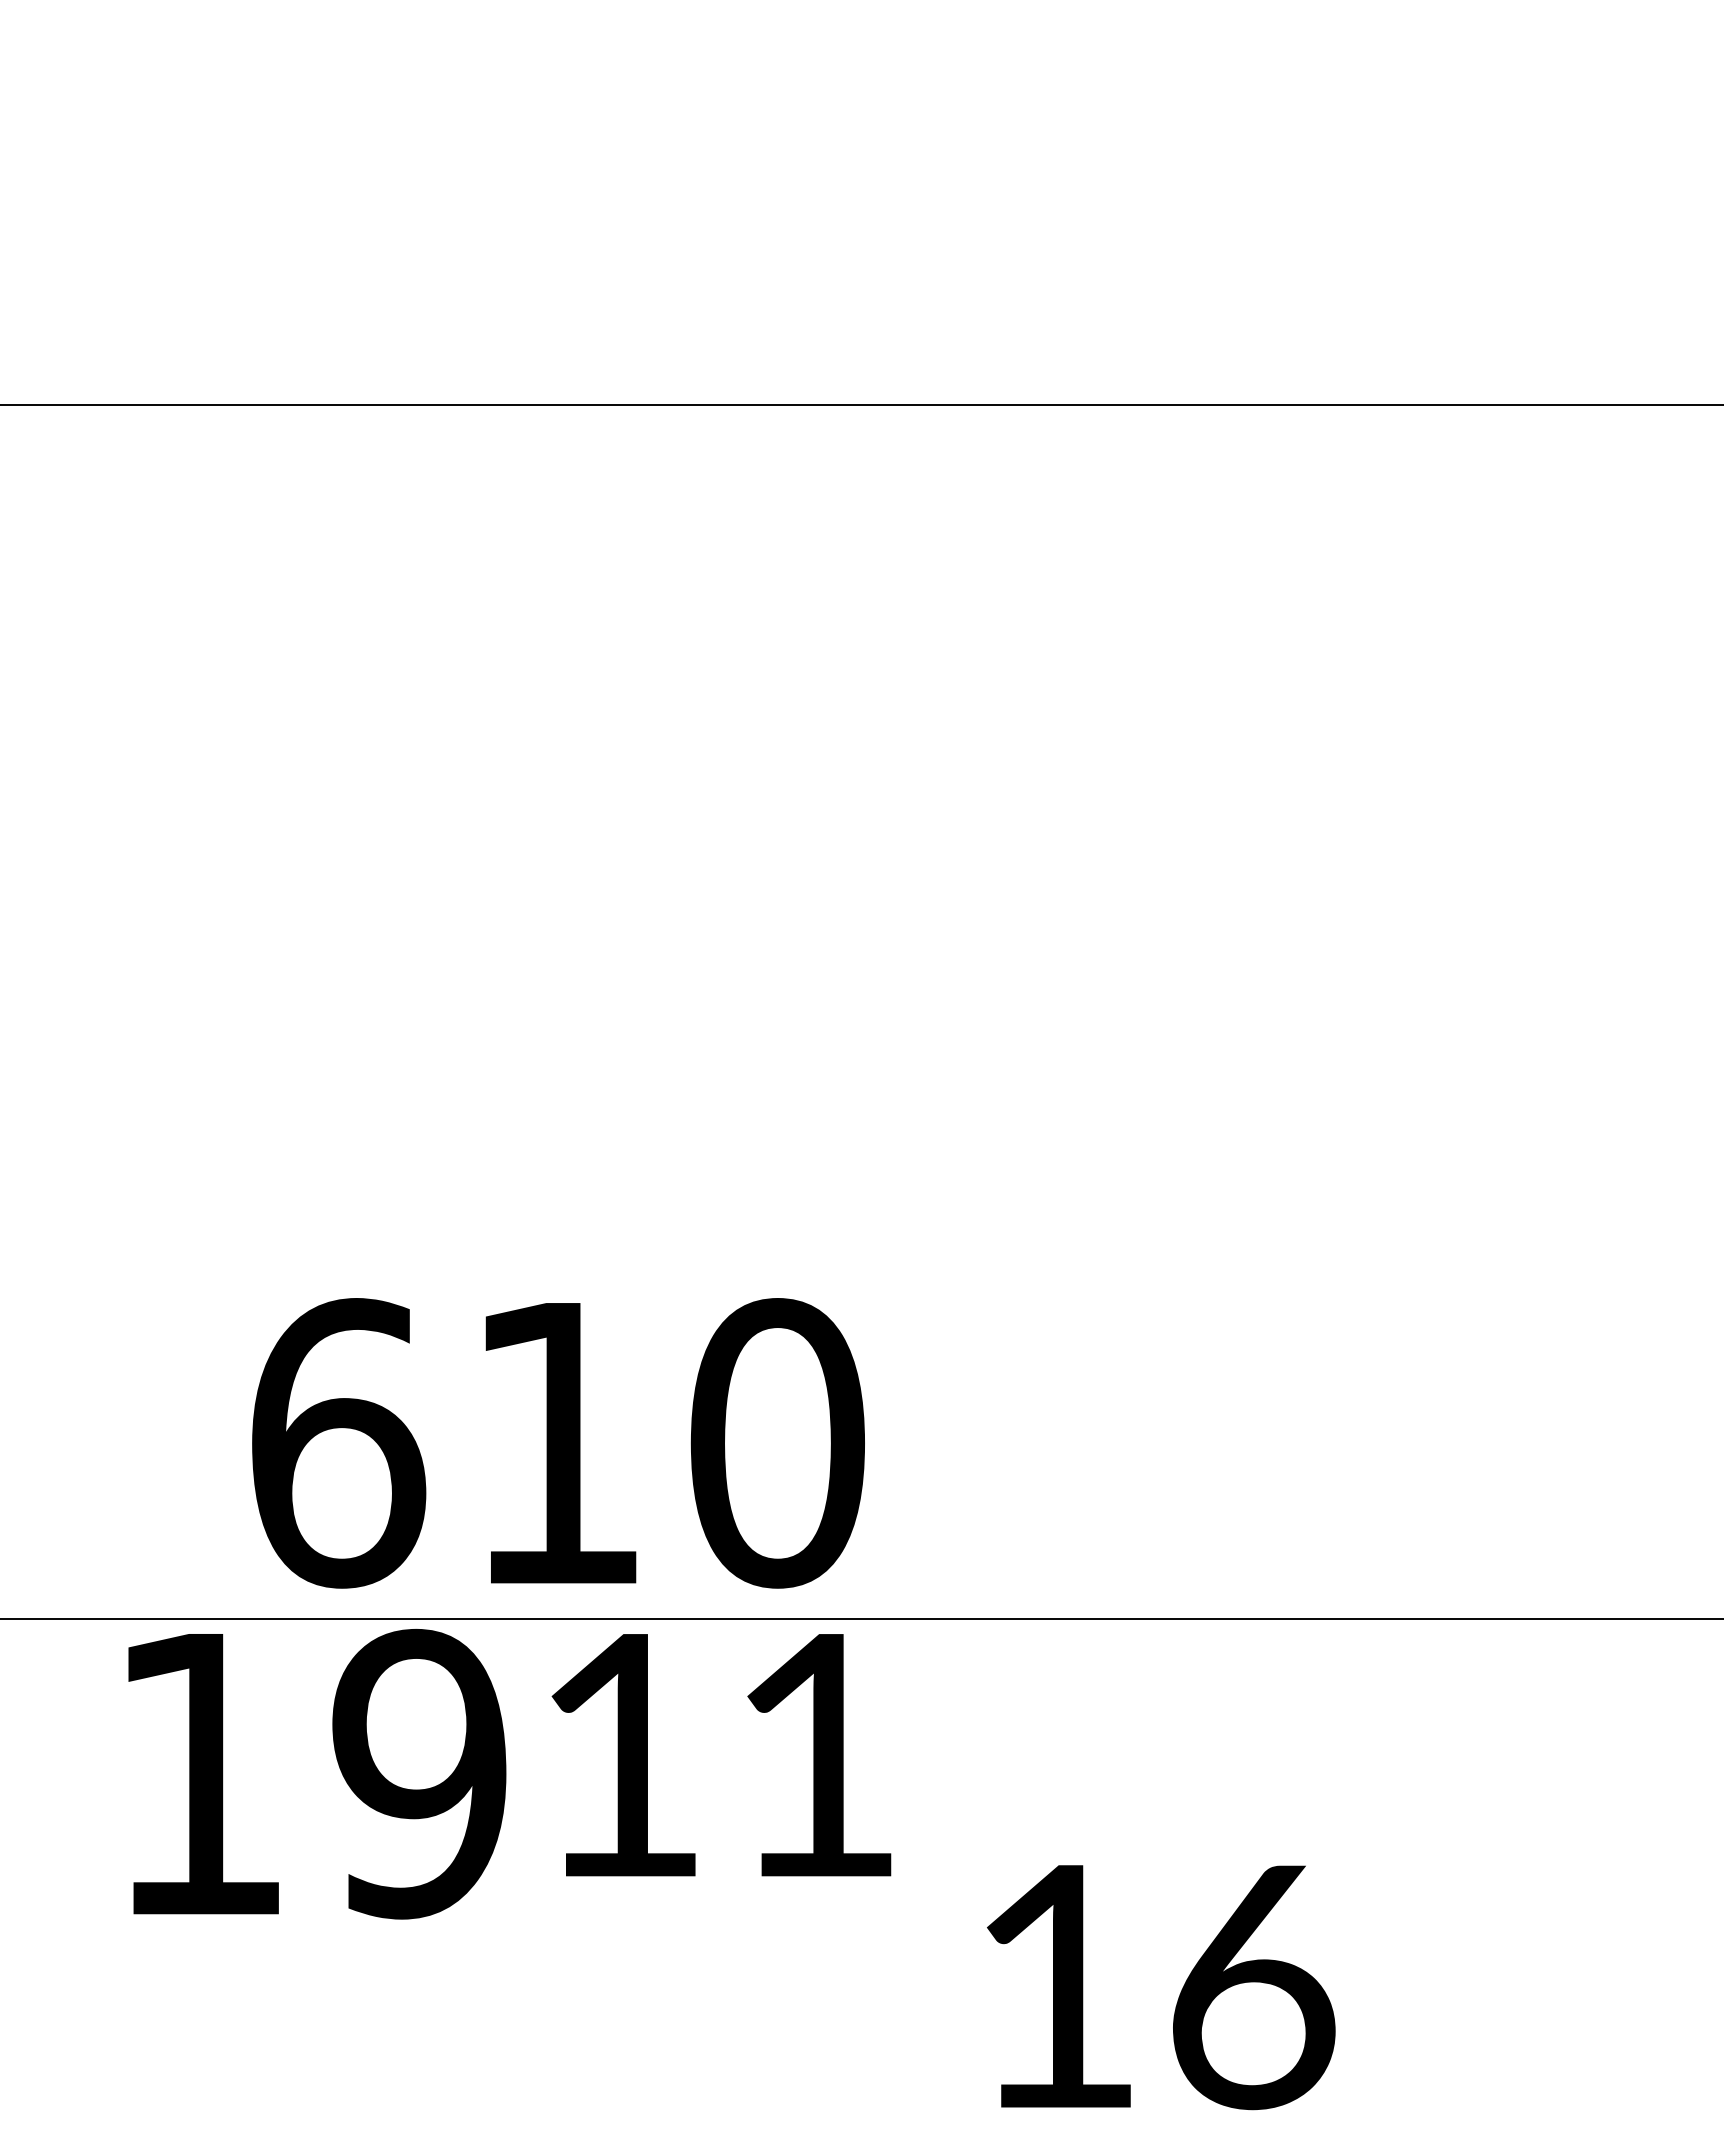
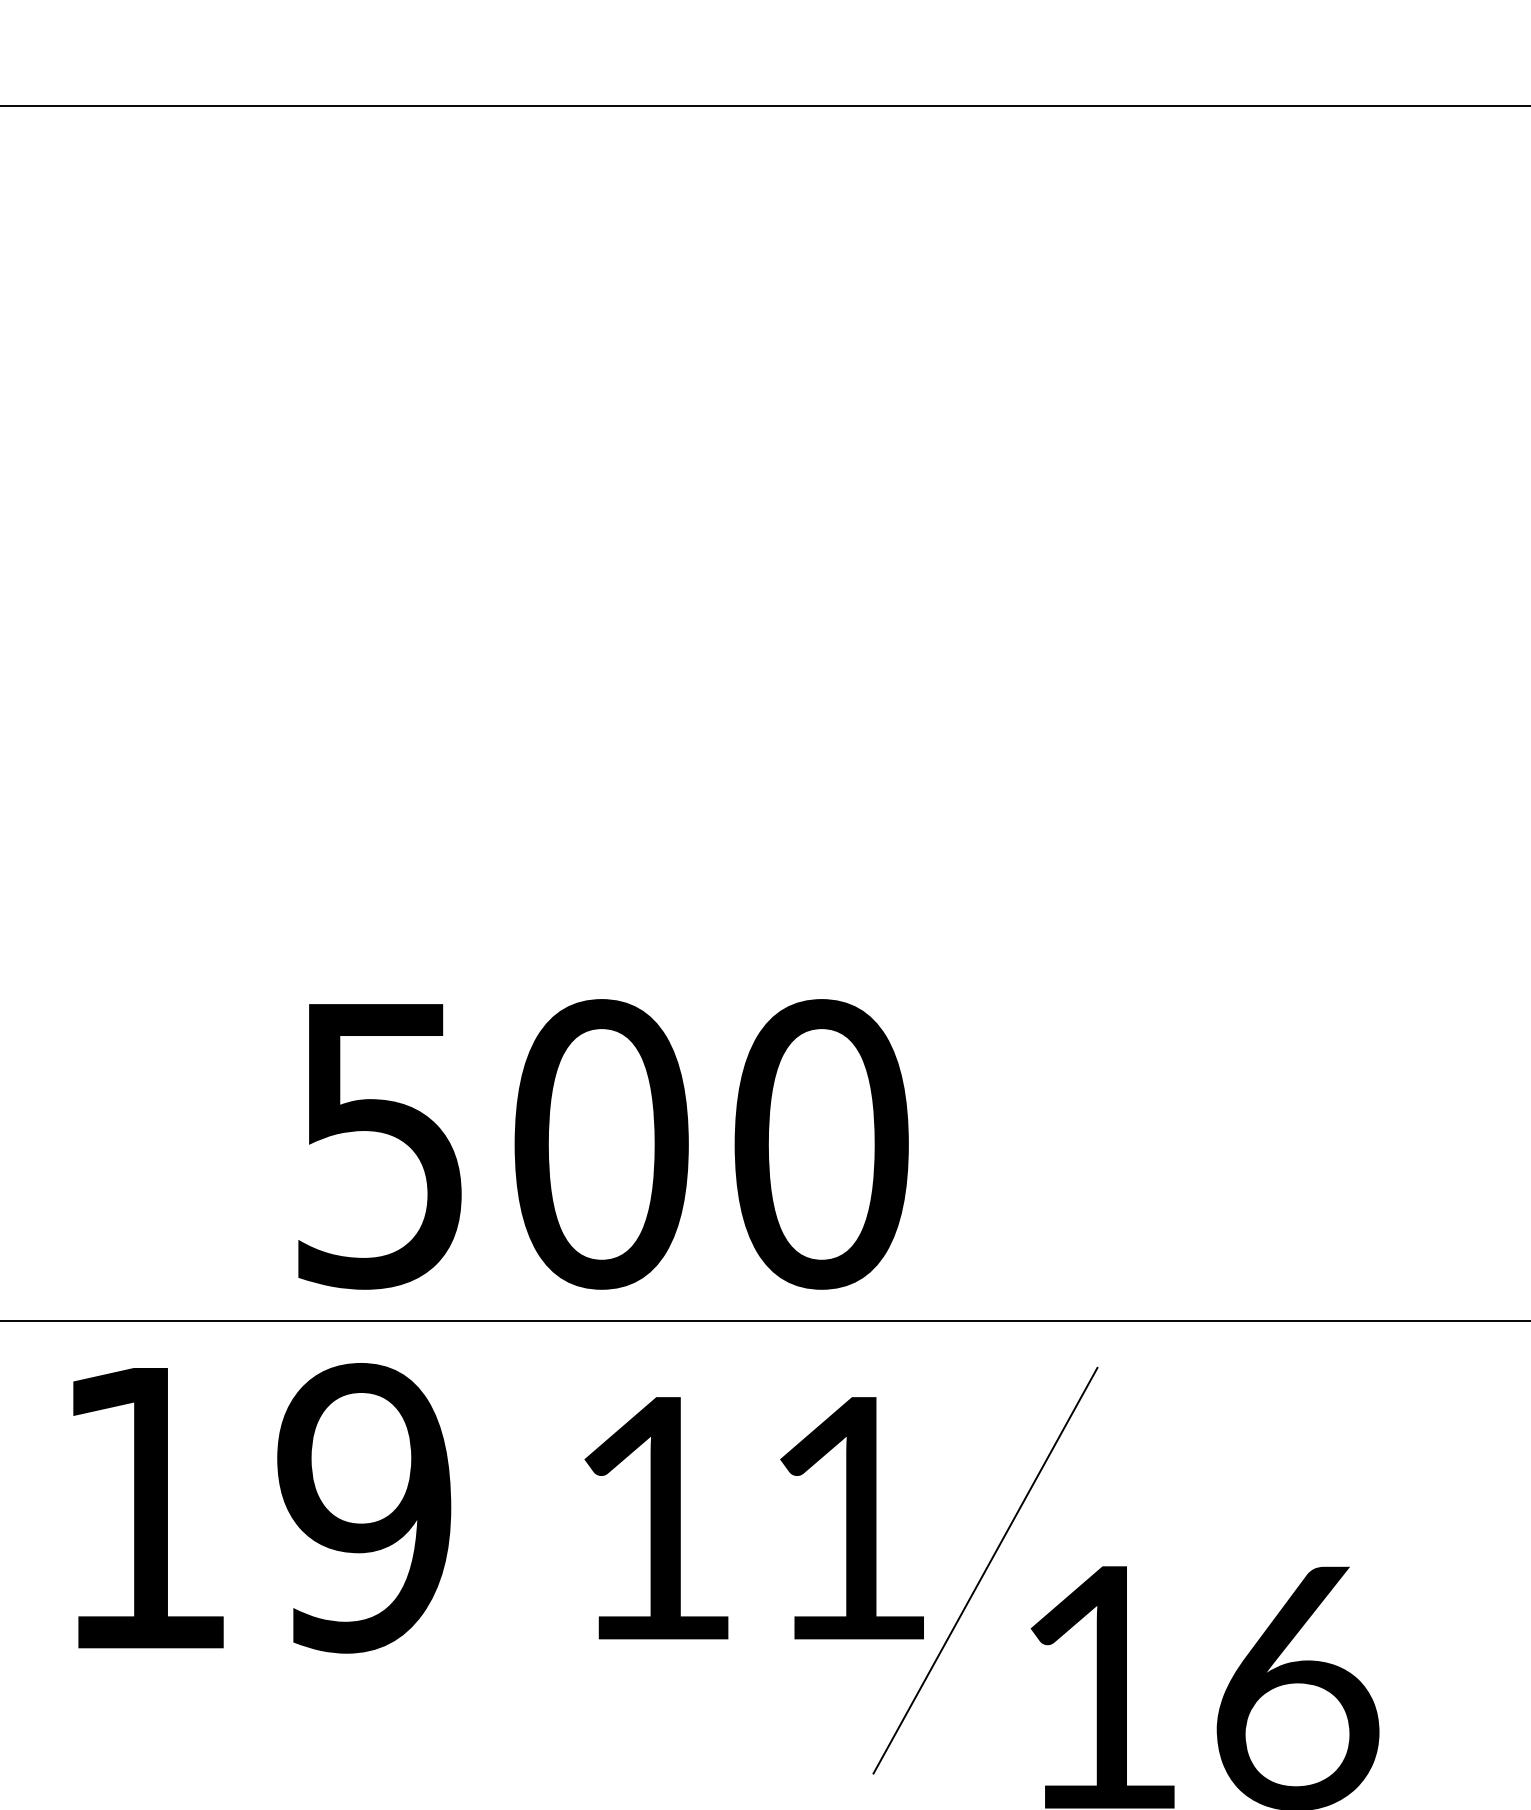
text: (448, 1443) -> (492, 1144), 610 -> 500
text: (721, 1755) -> (754, 1518), moved
text: (317, 1774) -> (262, 1508), moved
line: (941, 1869) -> (985, 1570), added

